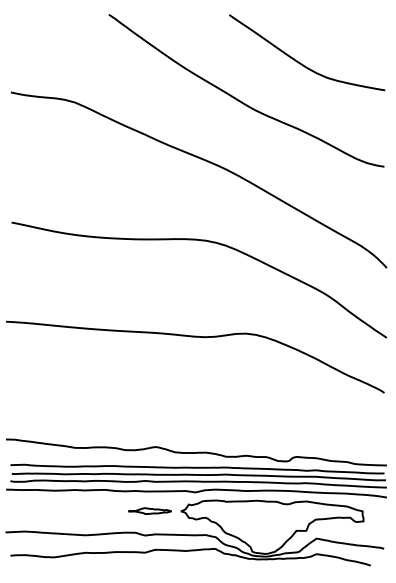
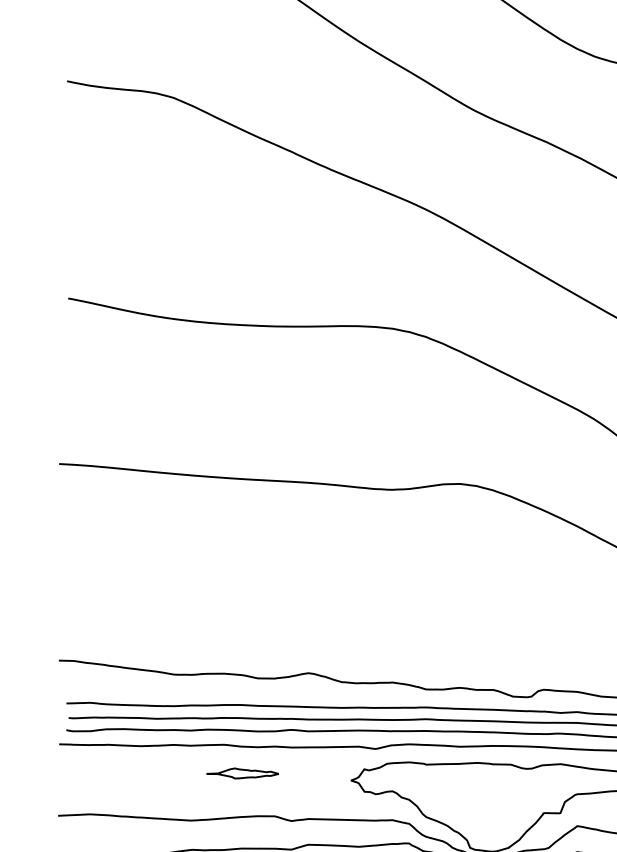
part: (149, 510) -> (241, 772), moved

